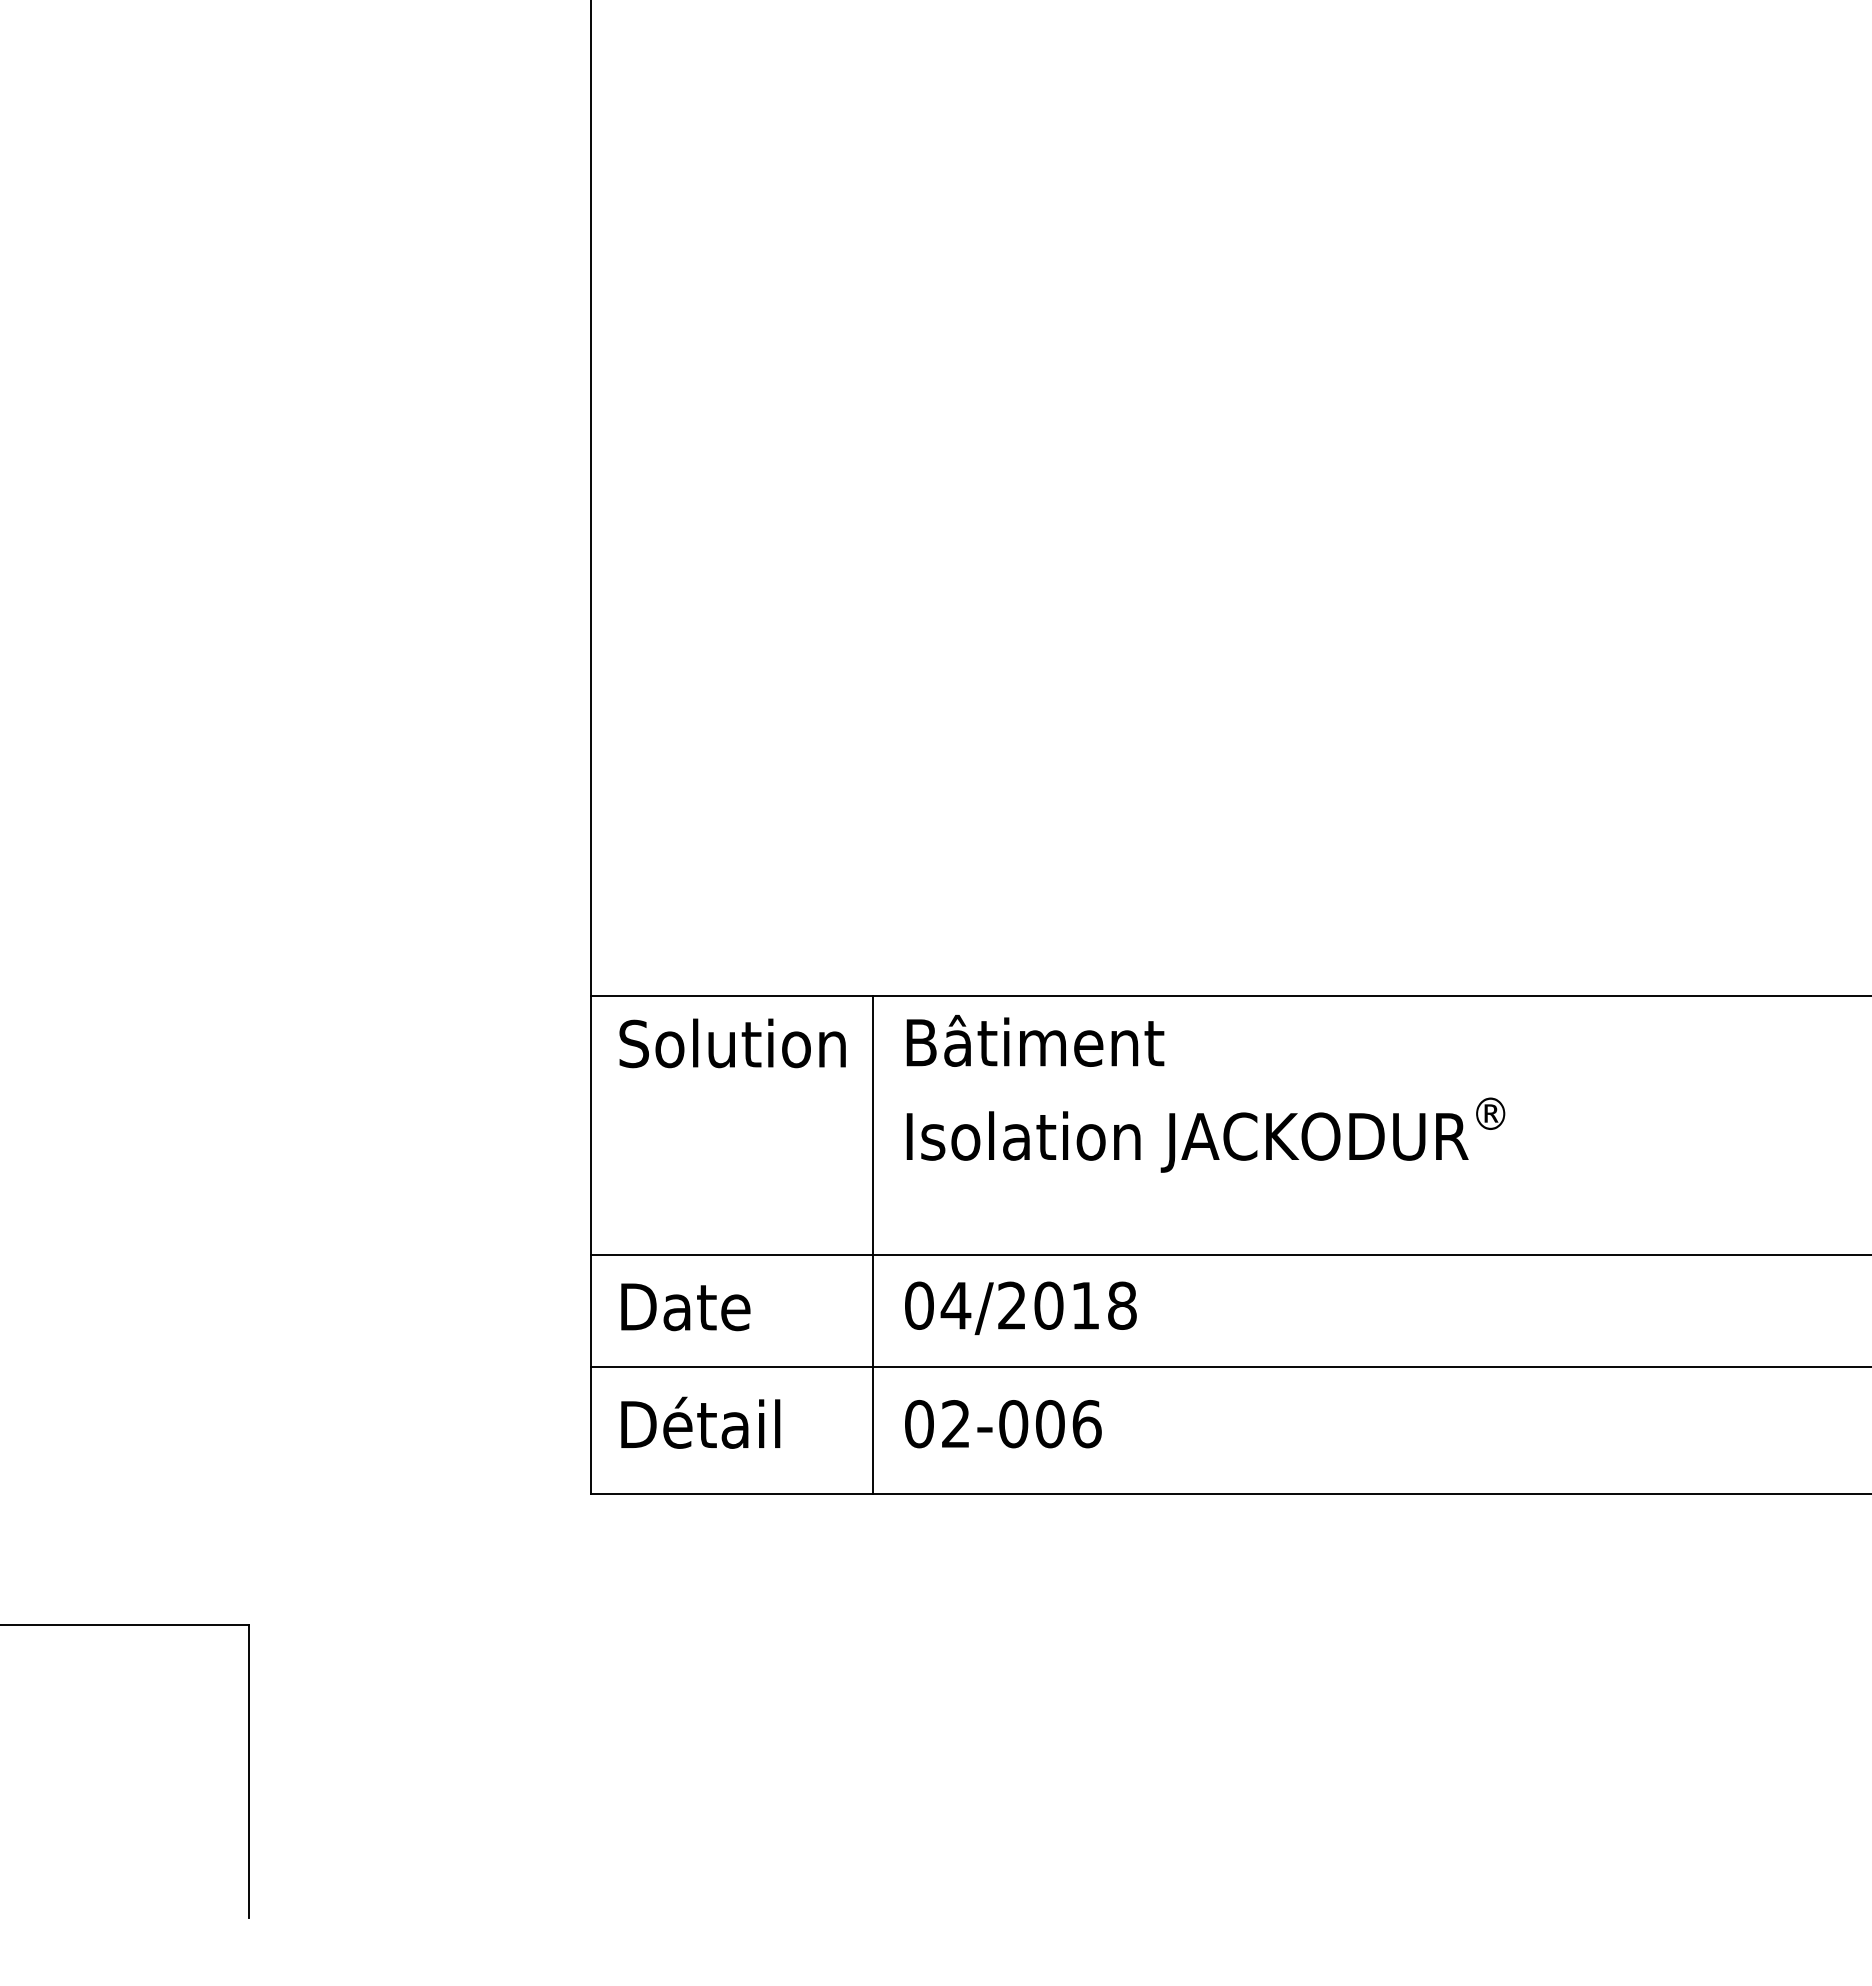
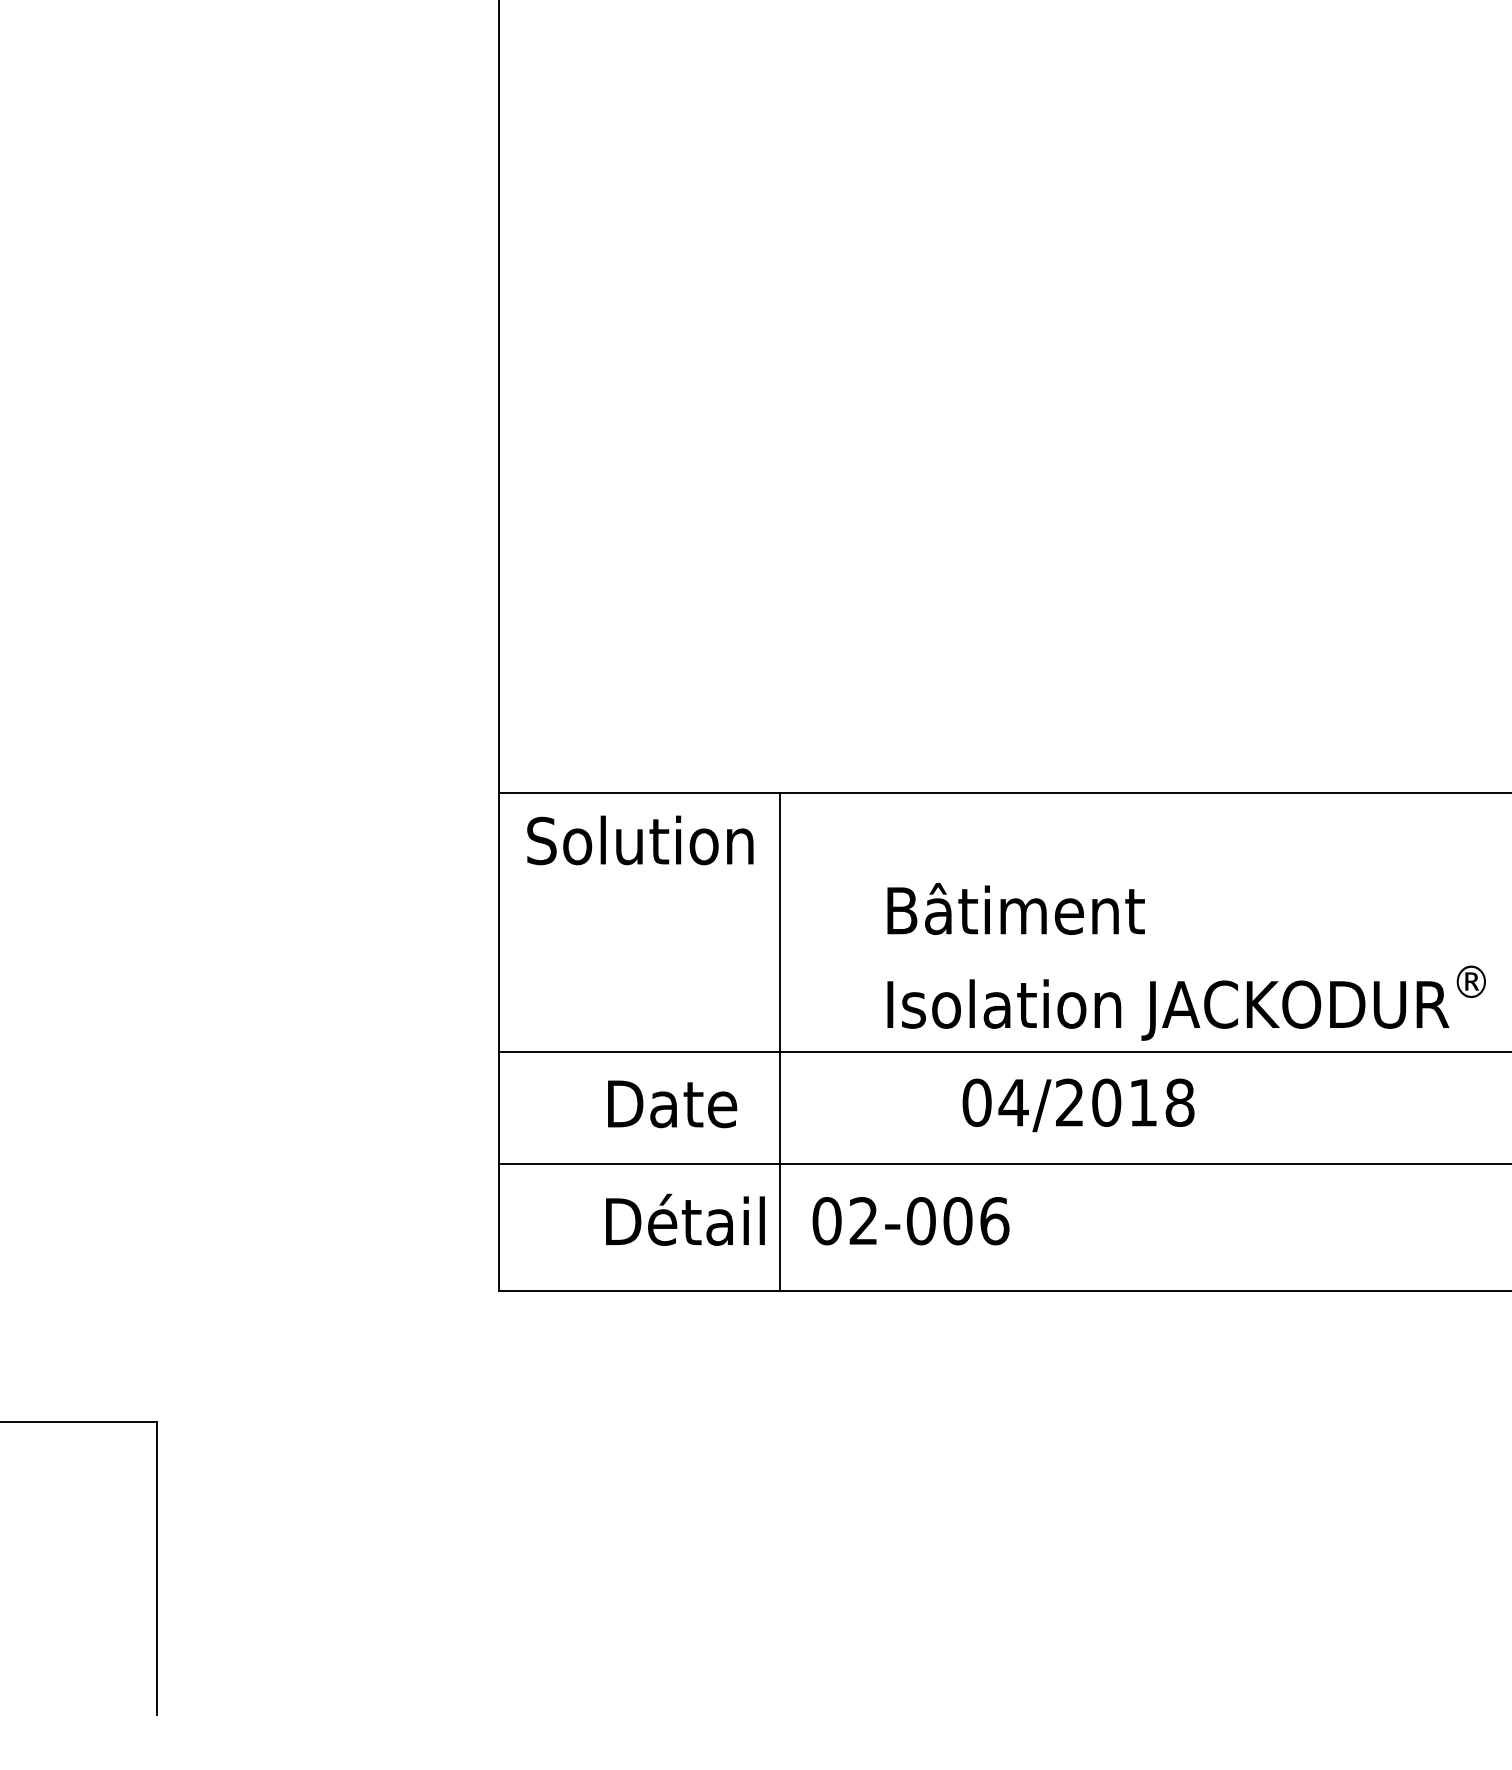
text: (1205, 1093) -> (1186, 961), moved
text: (685, 1307) -> (672, 1104), moved
text: (1020, 1307) -> (1078, 1104), moved
text: (700, 1422) -> (685, 1219), moved

